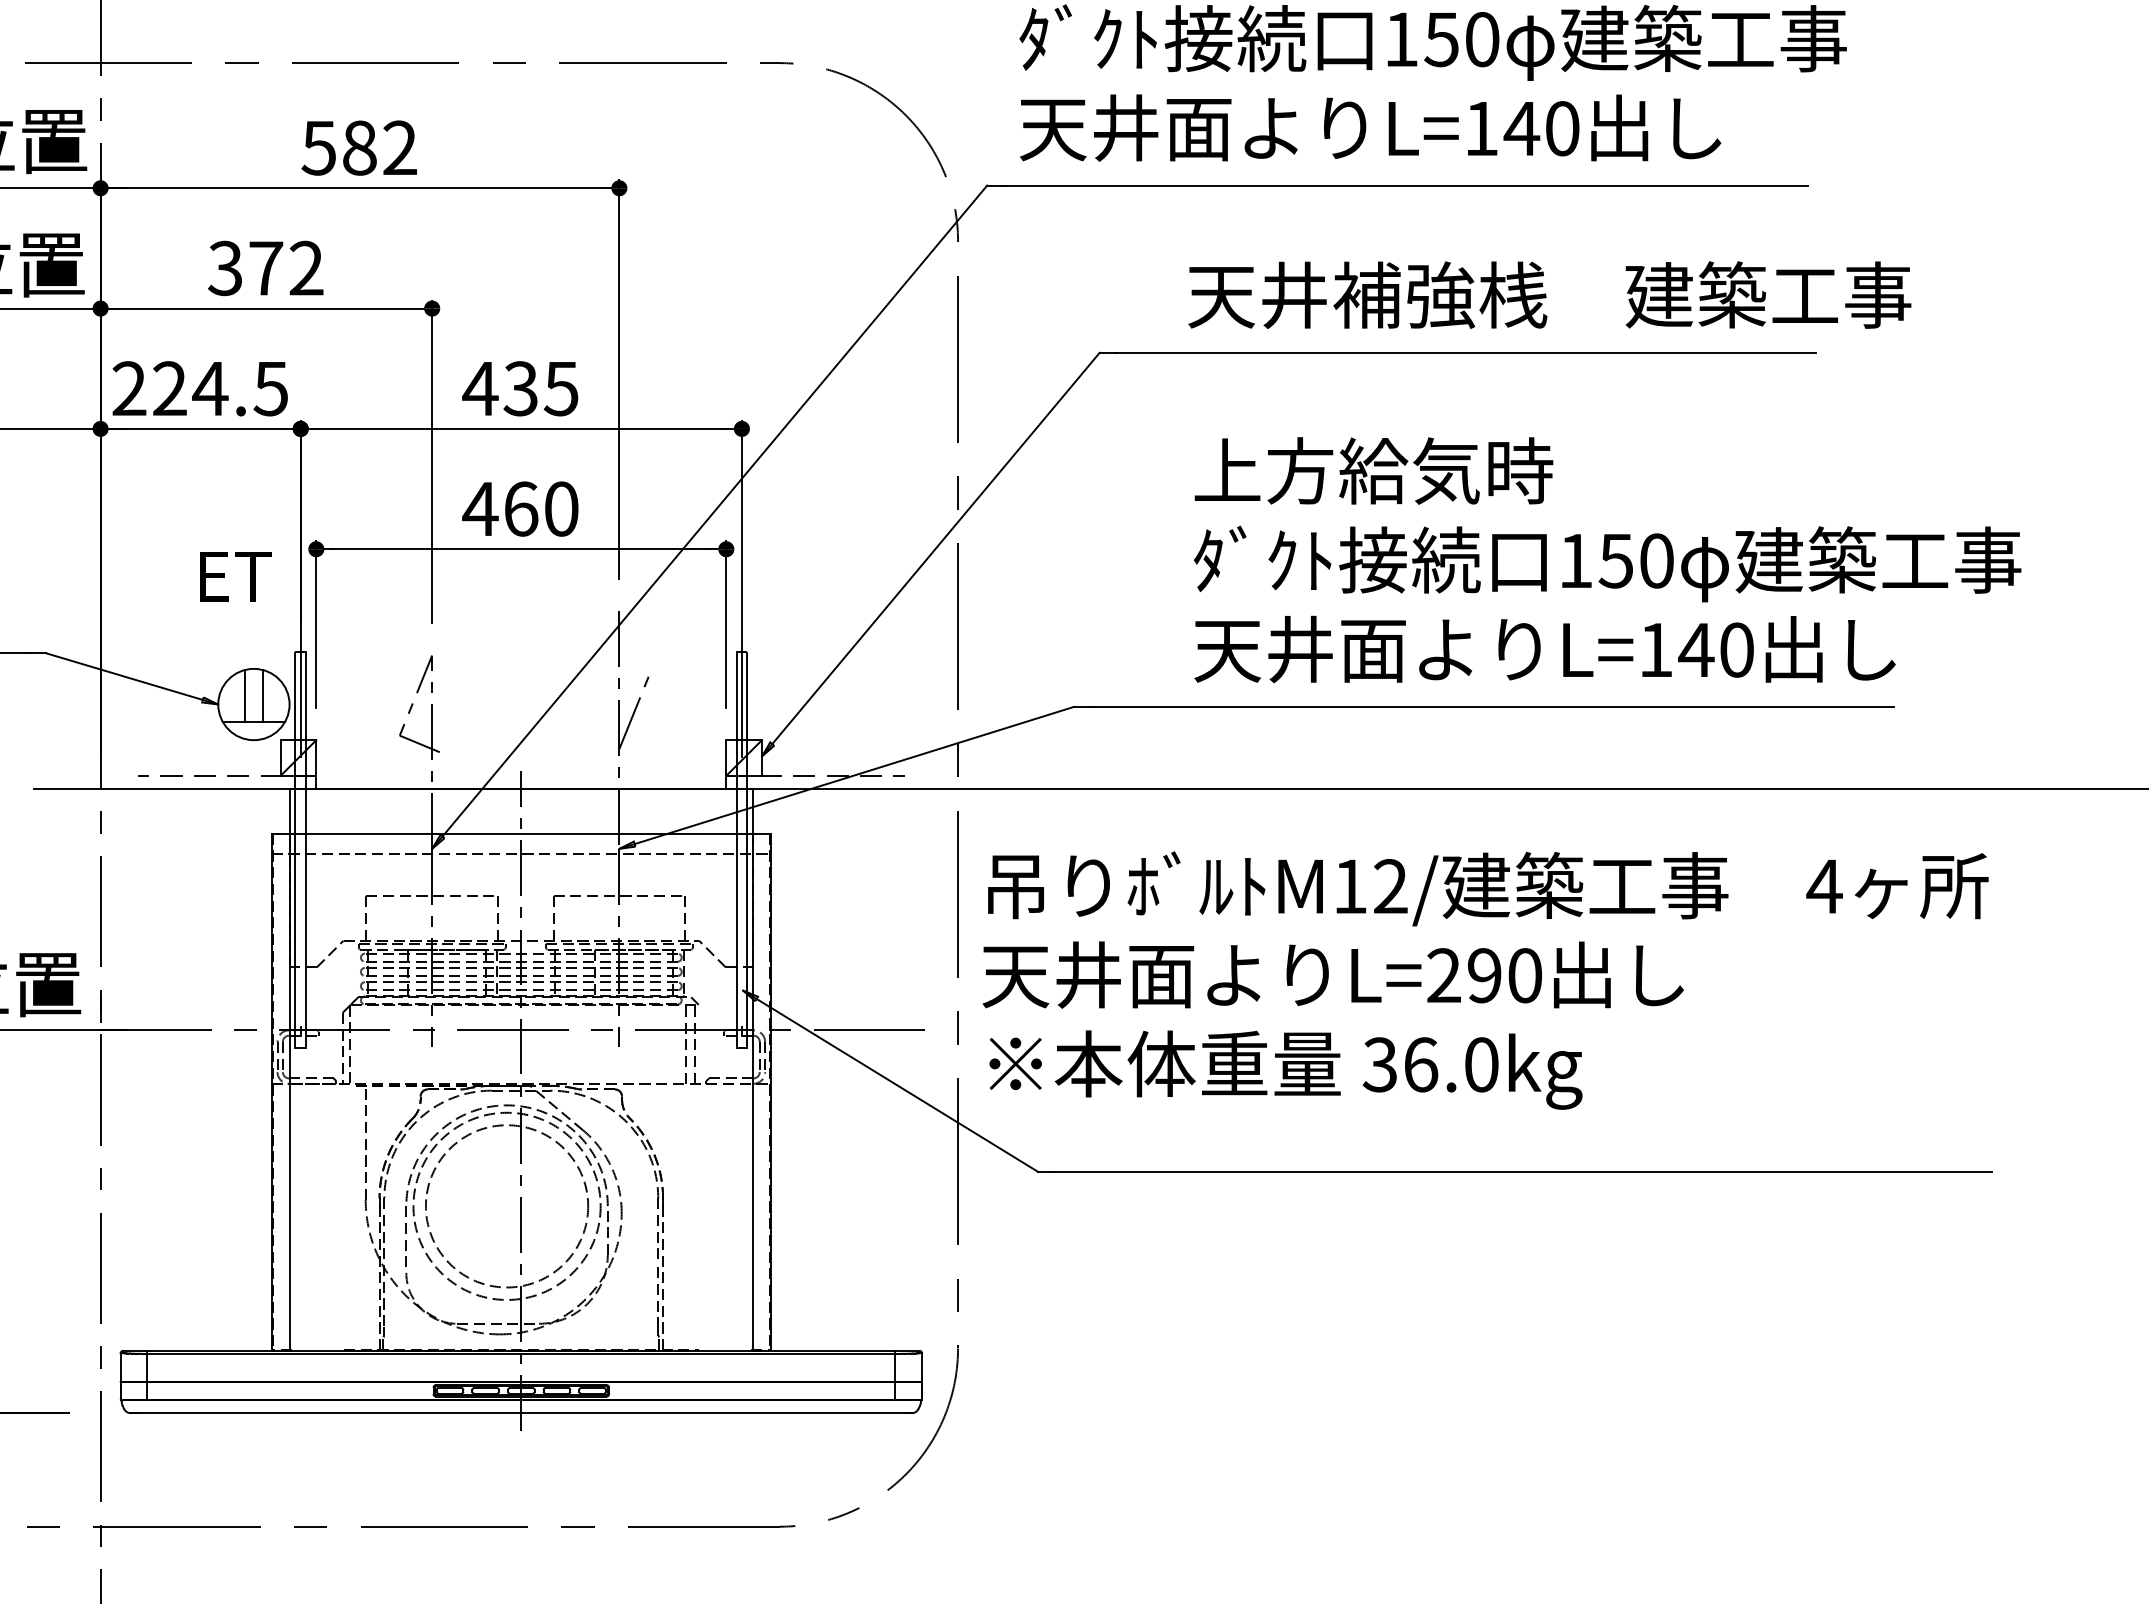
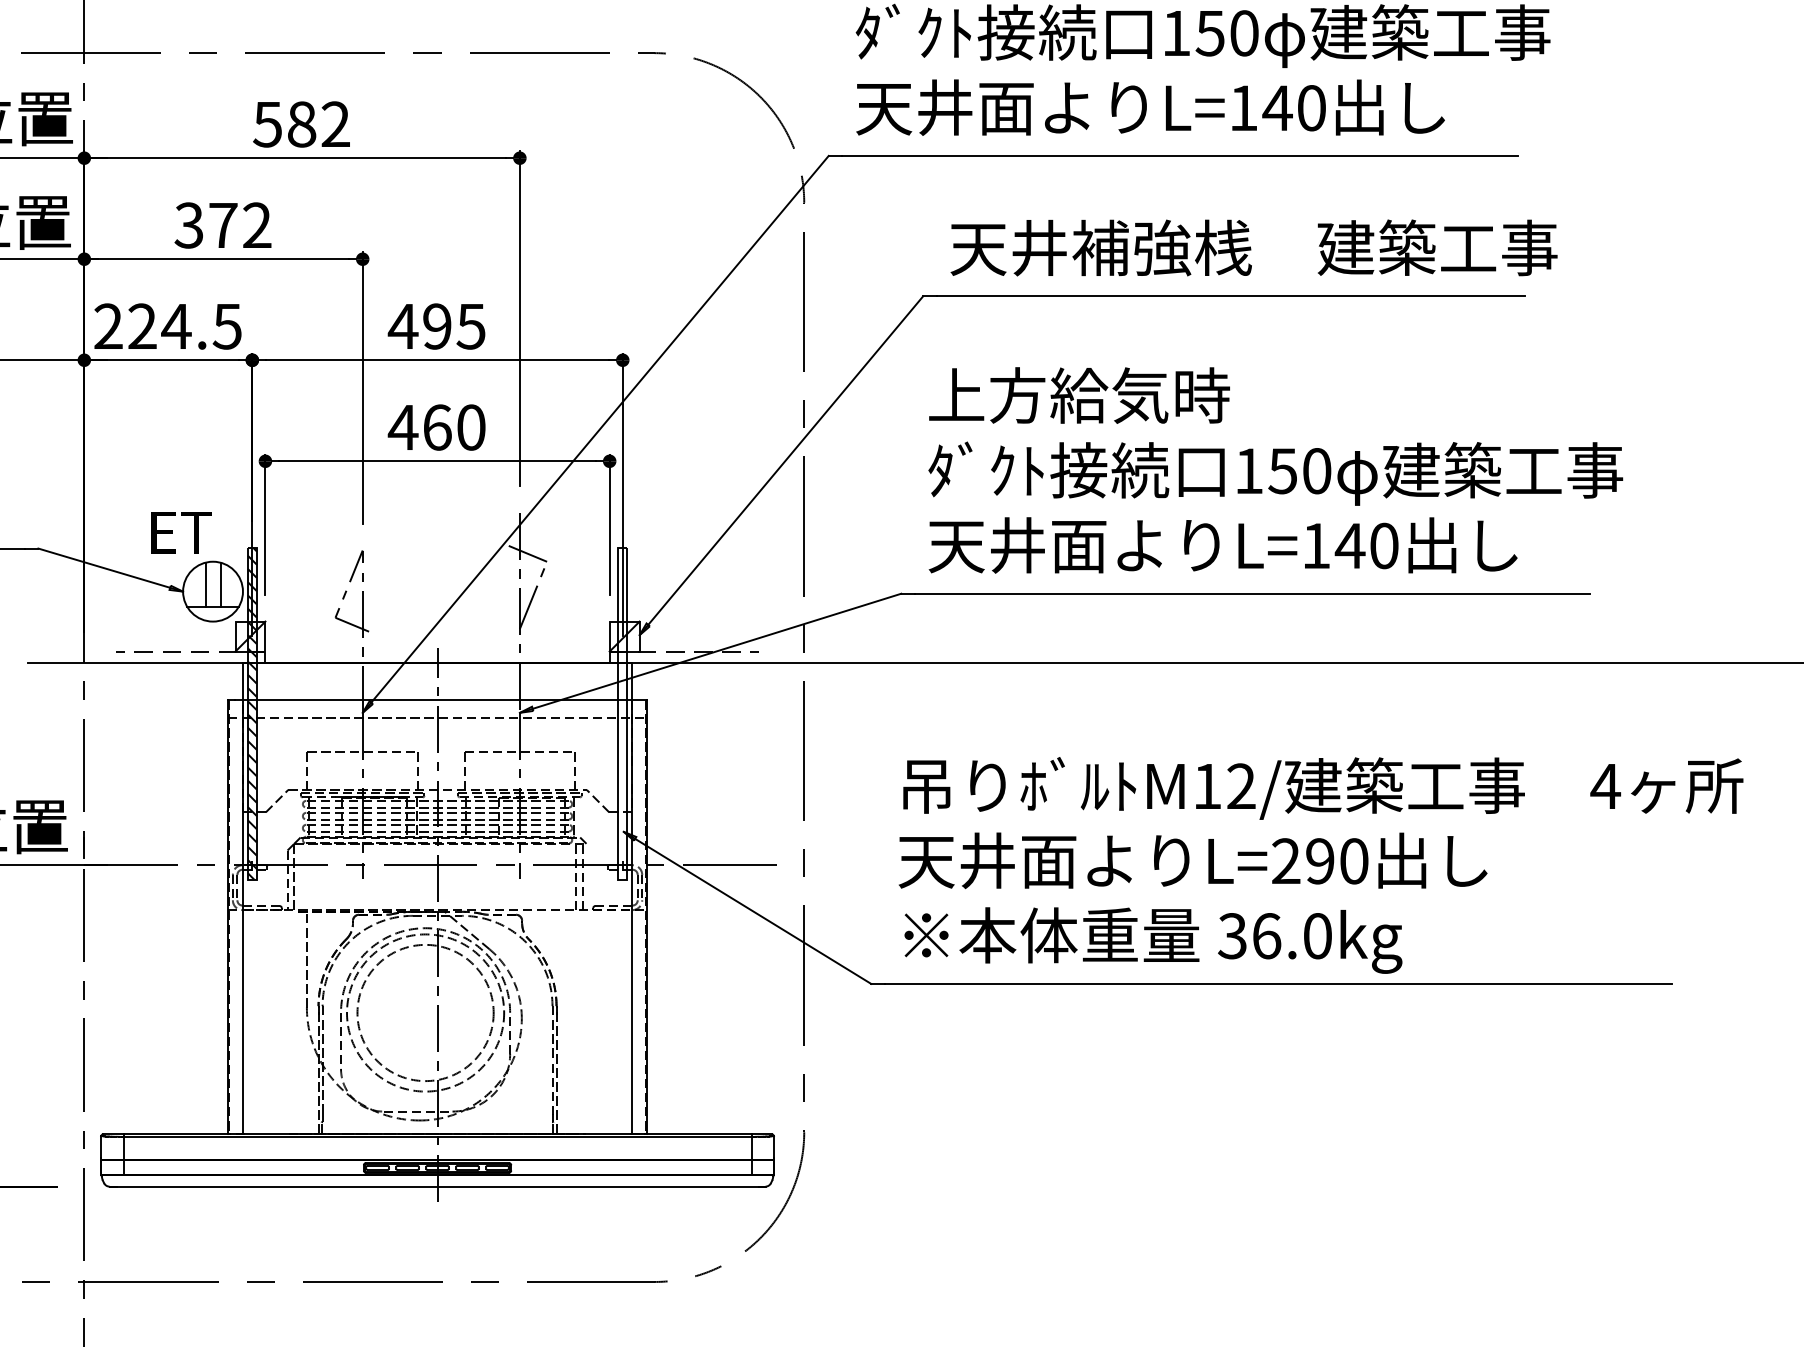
text: (1549, 294) -> (1253, 247), moved
text: (520, 388) -> (436, 326), 435 -> 495
text: (1607, 560) -> (1275, 470), moved
text: (235, 576) -> (181, 532), moved
line: (628, 659) -> (527, 553), added
hatch: (300, 849) -> (252, 713), added
text: (1485, 980) -> (1320, 865), moved

